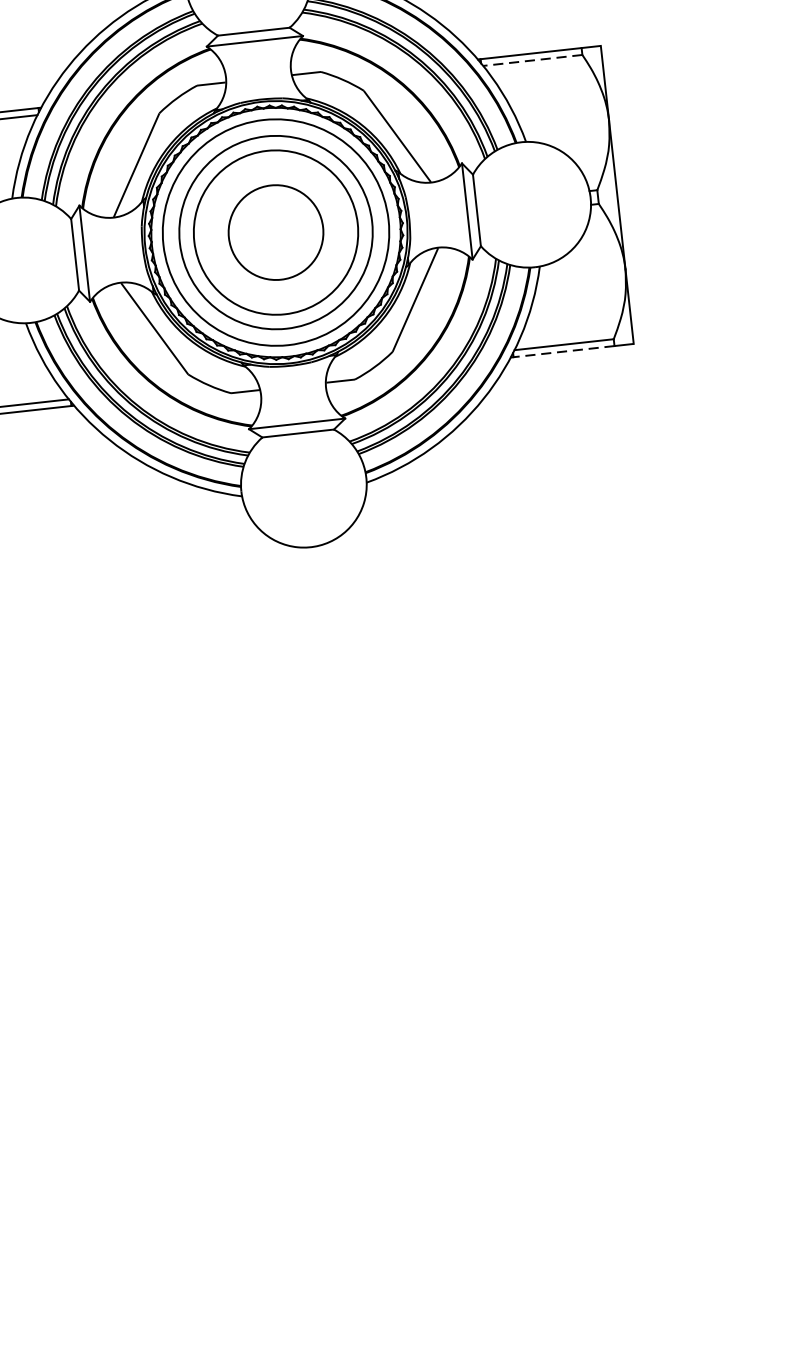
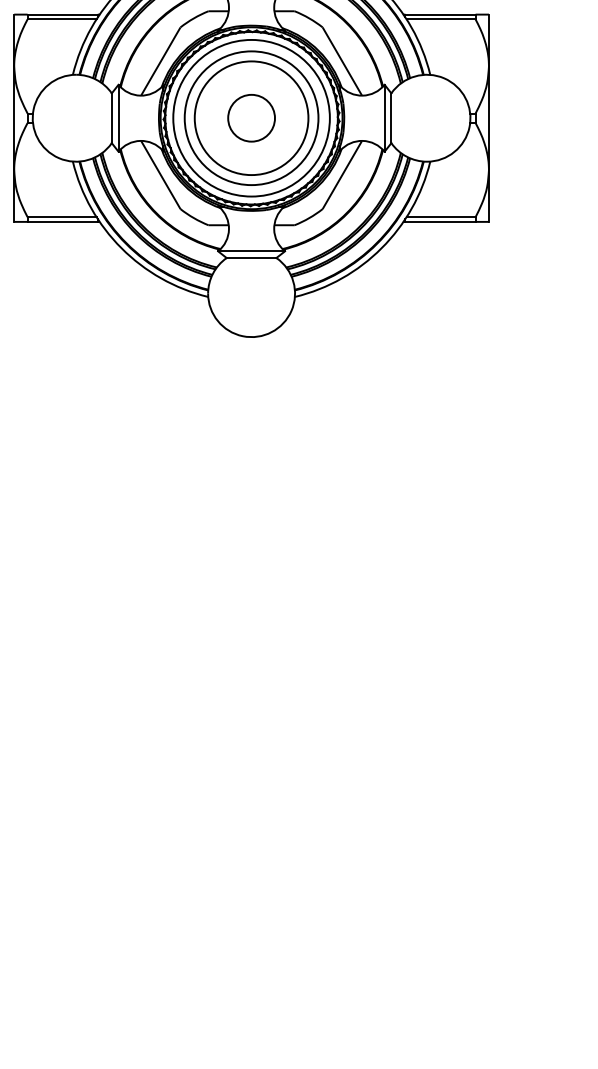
line: (531, 60) -> (440, 19), dashed -> solid
circle: (275, 231) -> (251, 117), size x0.71
line: (563, 351) -> (440, 221), dashed -> solid

